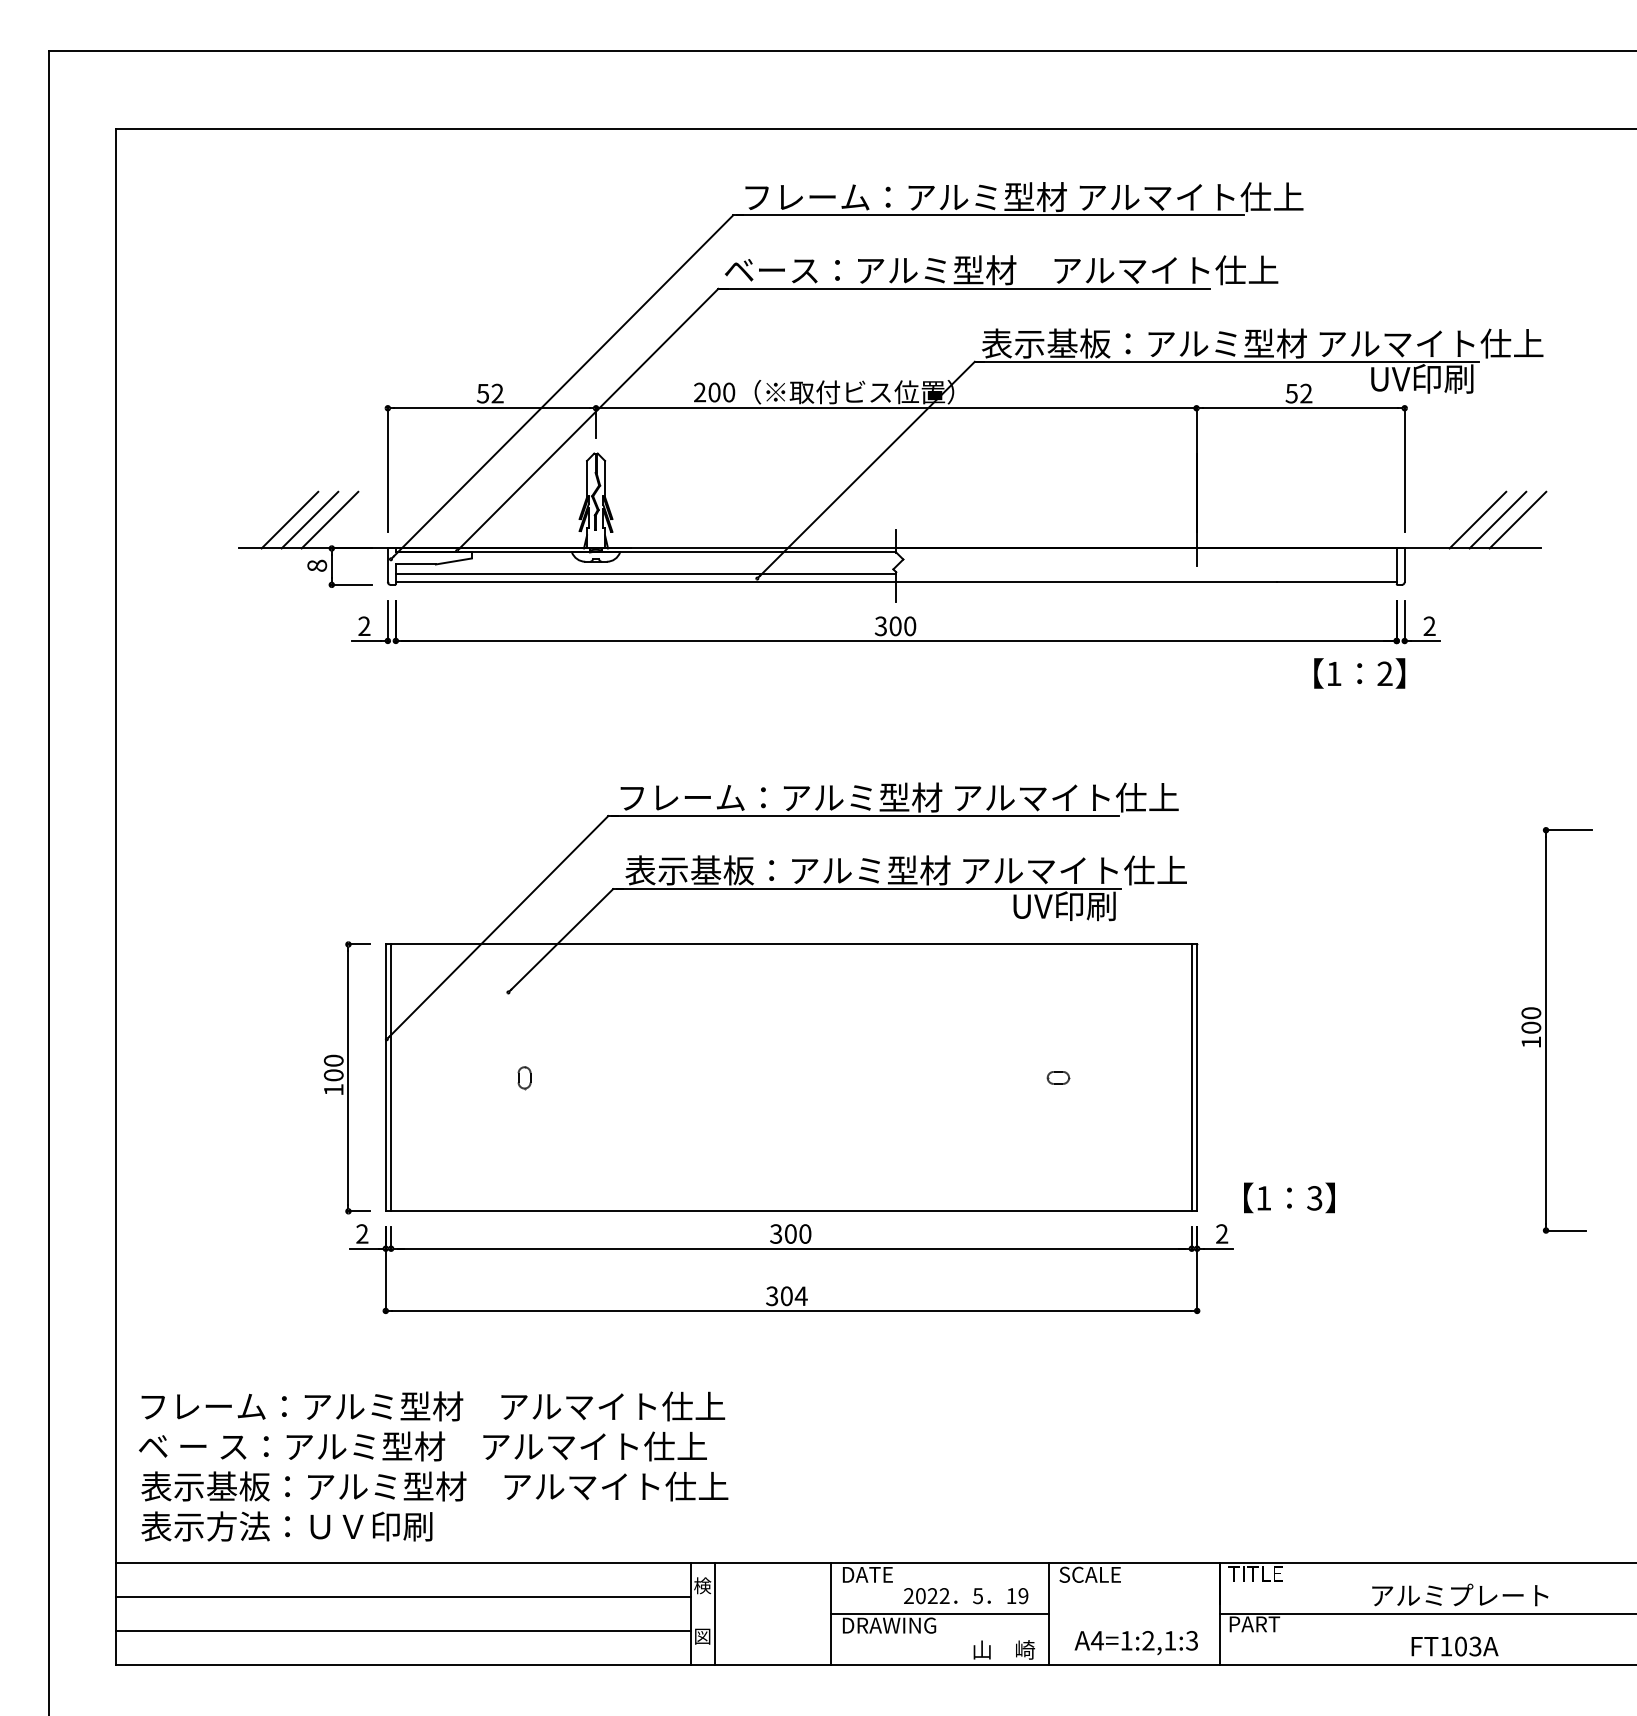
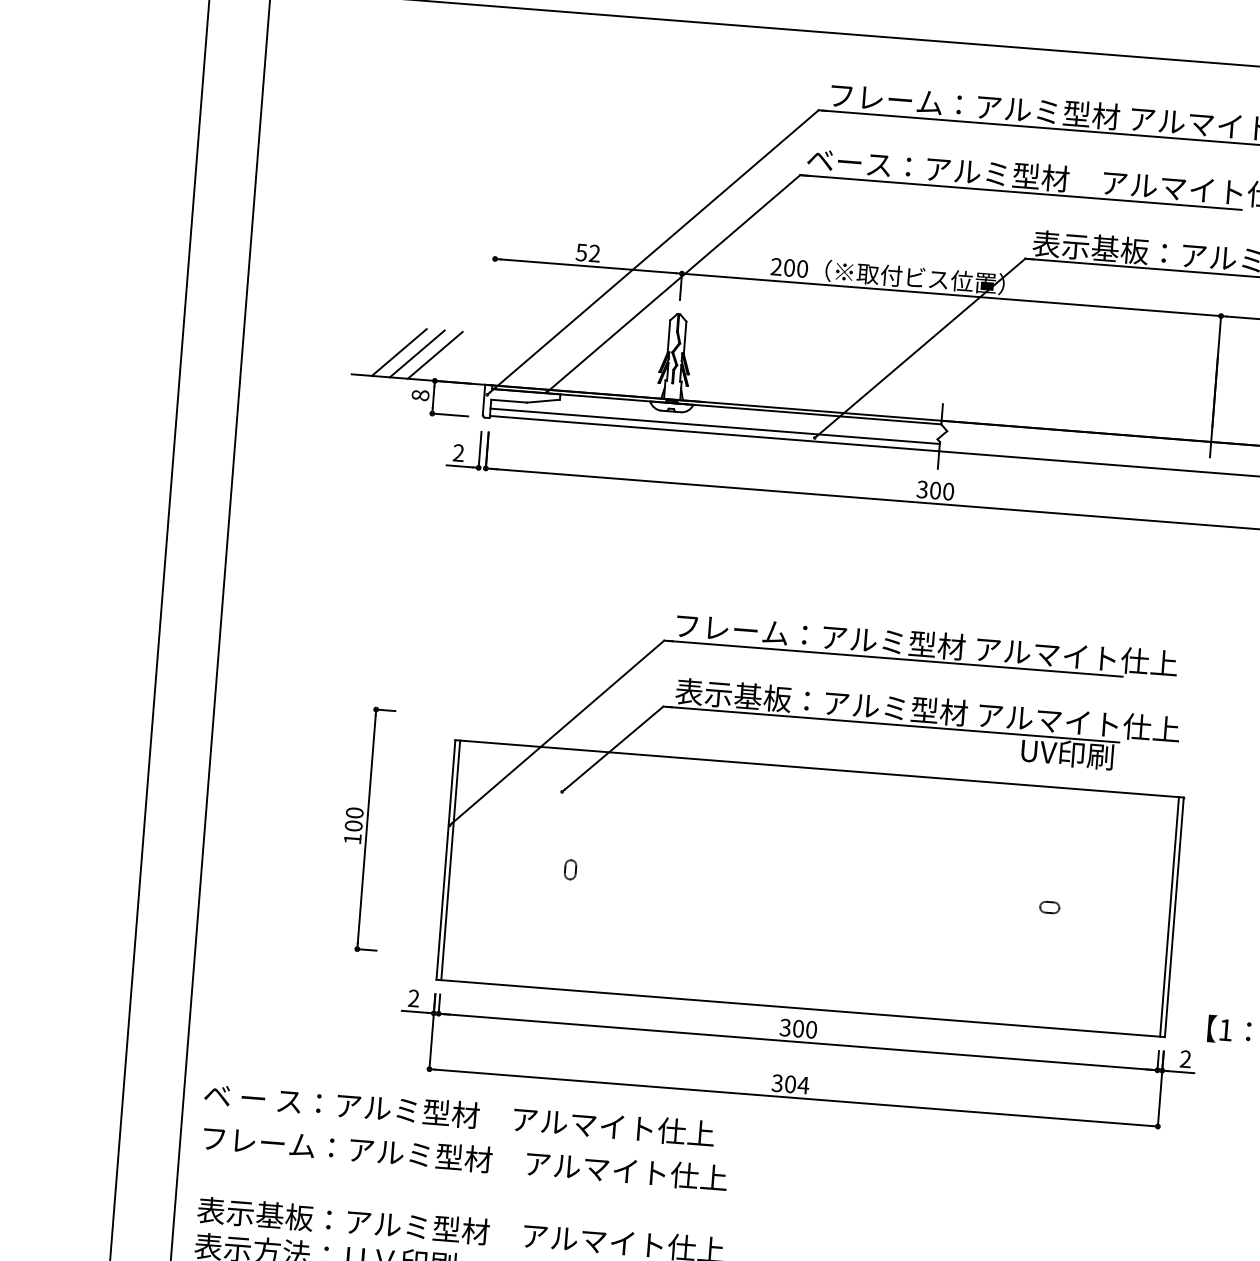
line: (387, 470) -> (490, 314), removed
part: (347, 1077) -> (365, 828), moved
text: (422, 1446) -> (459, 1114), moved

